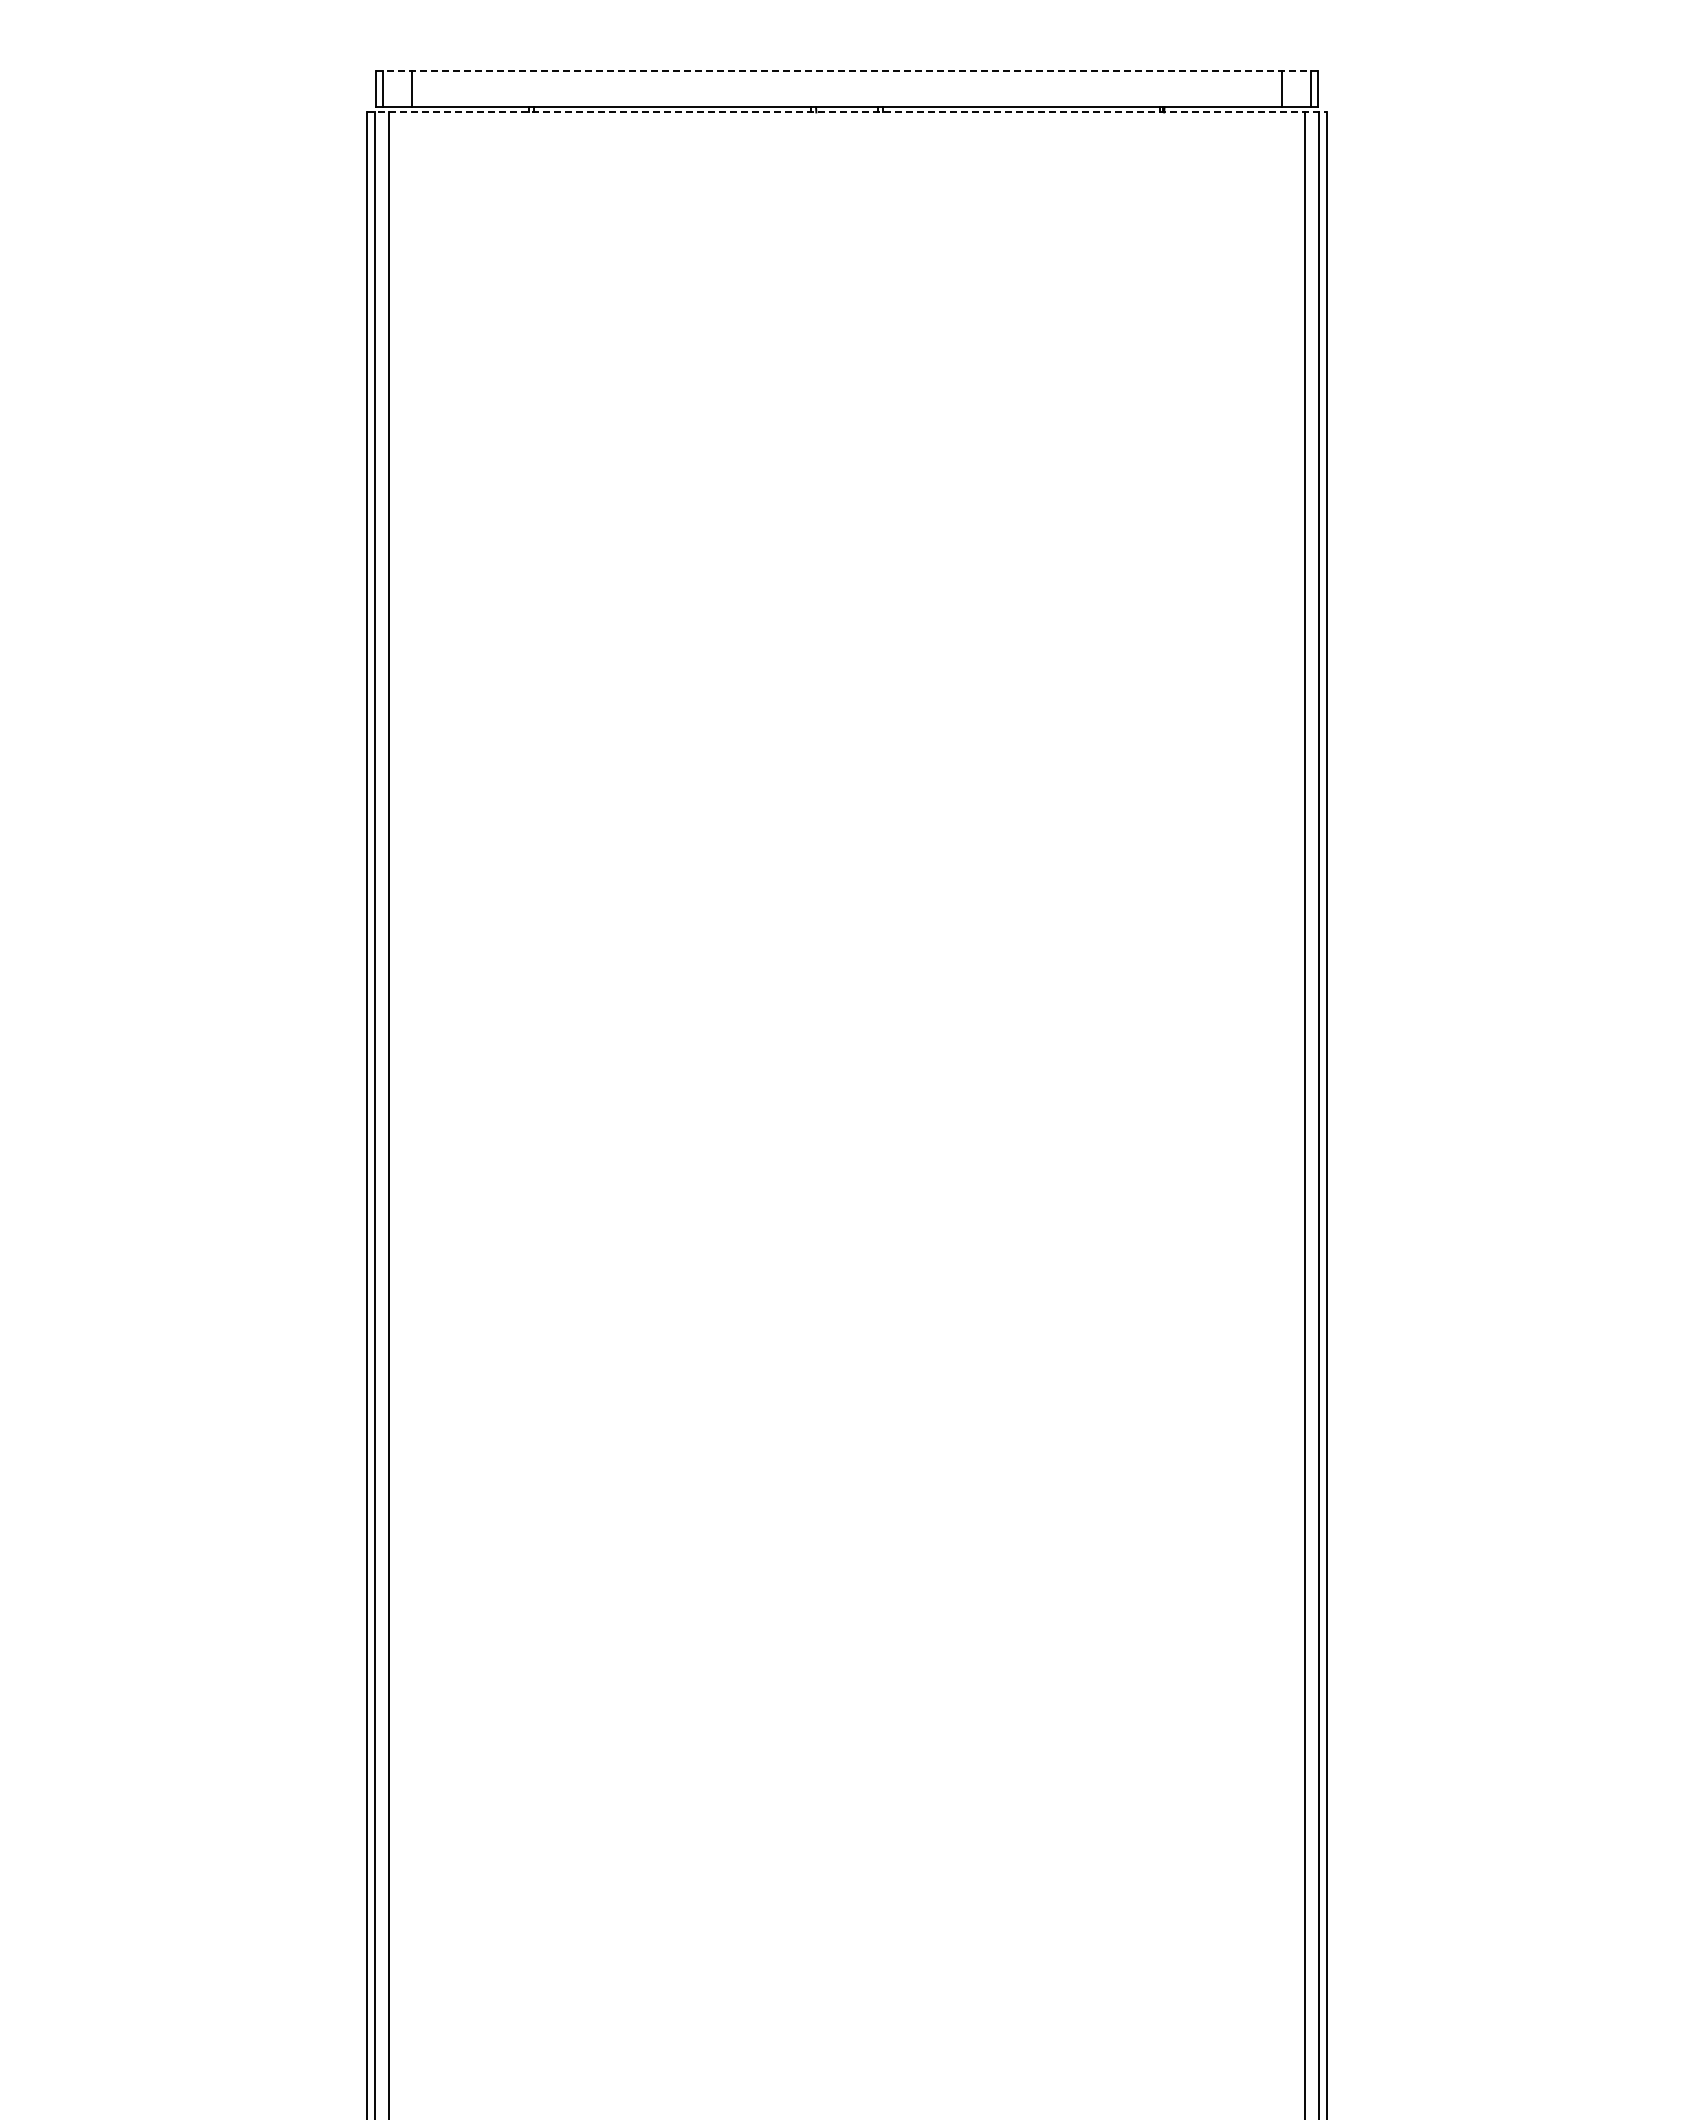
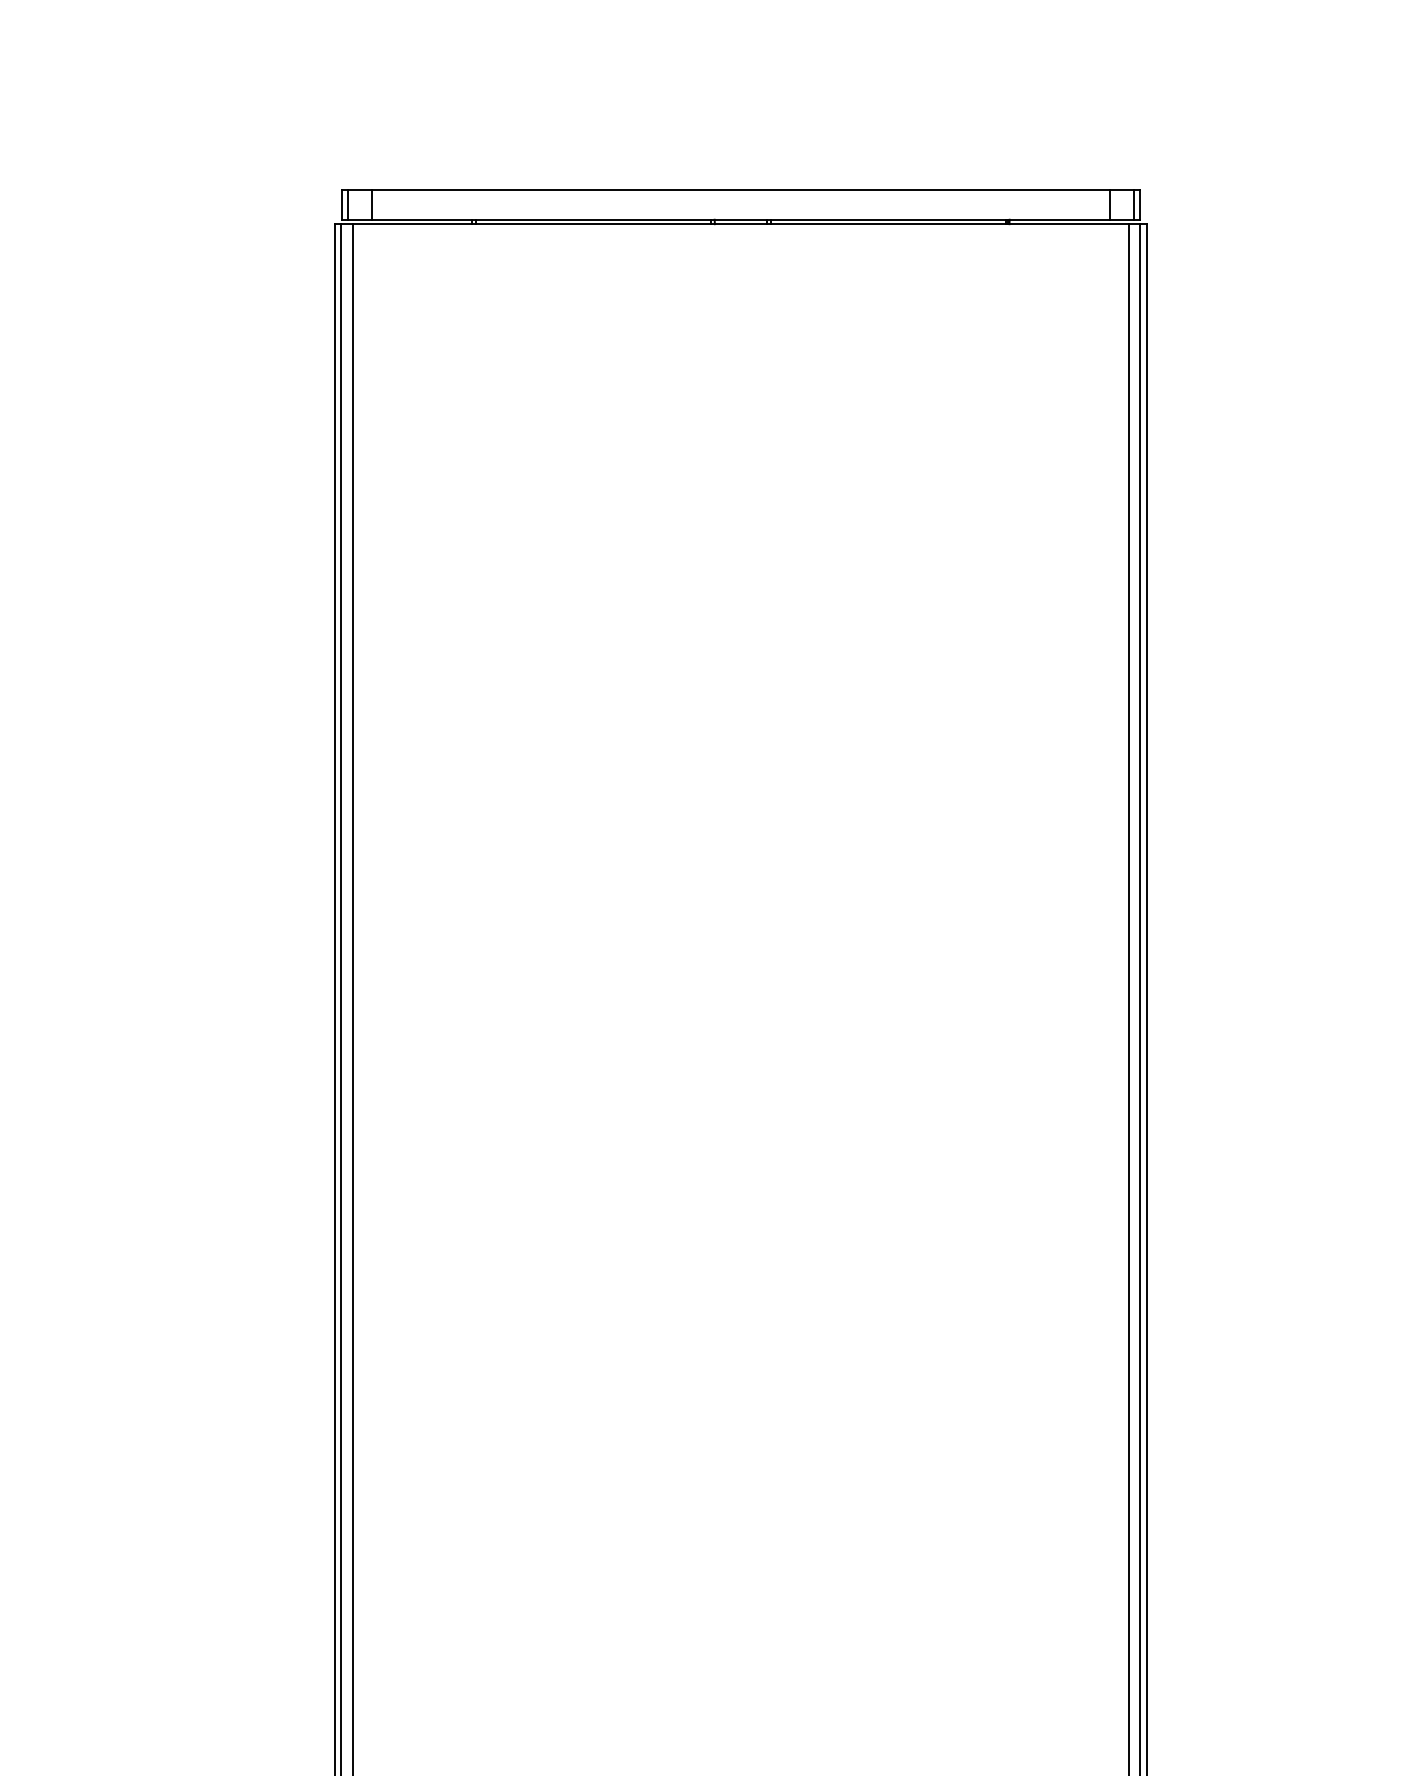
line: (847, 71) -> (741, 189), dashed -> solid
line: (846, 112) -> (740, 224), dashed -> solid

